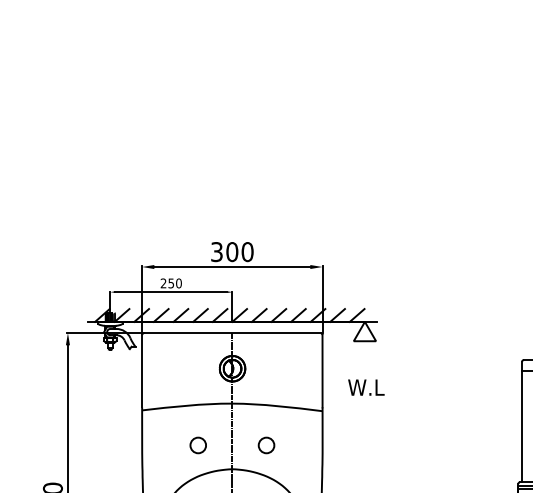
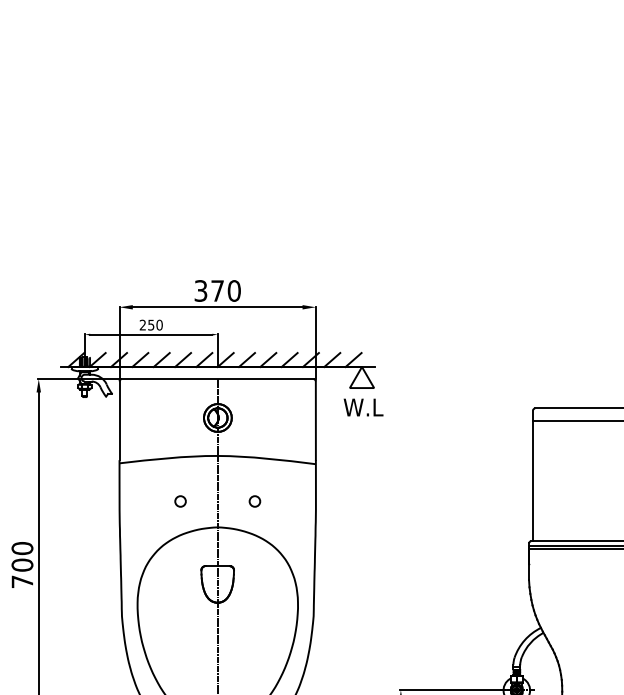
text: (232, 251) -> (217, 290), 300 -> 370
text: (366, 387) -> (363, 407), moved
circle: (198, 445) -> (180, 501), size x0.62
circle: (266, 445) -> (254, 501), size x0.62

